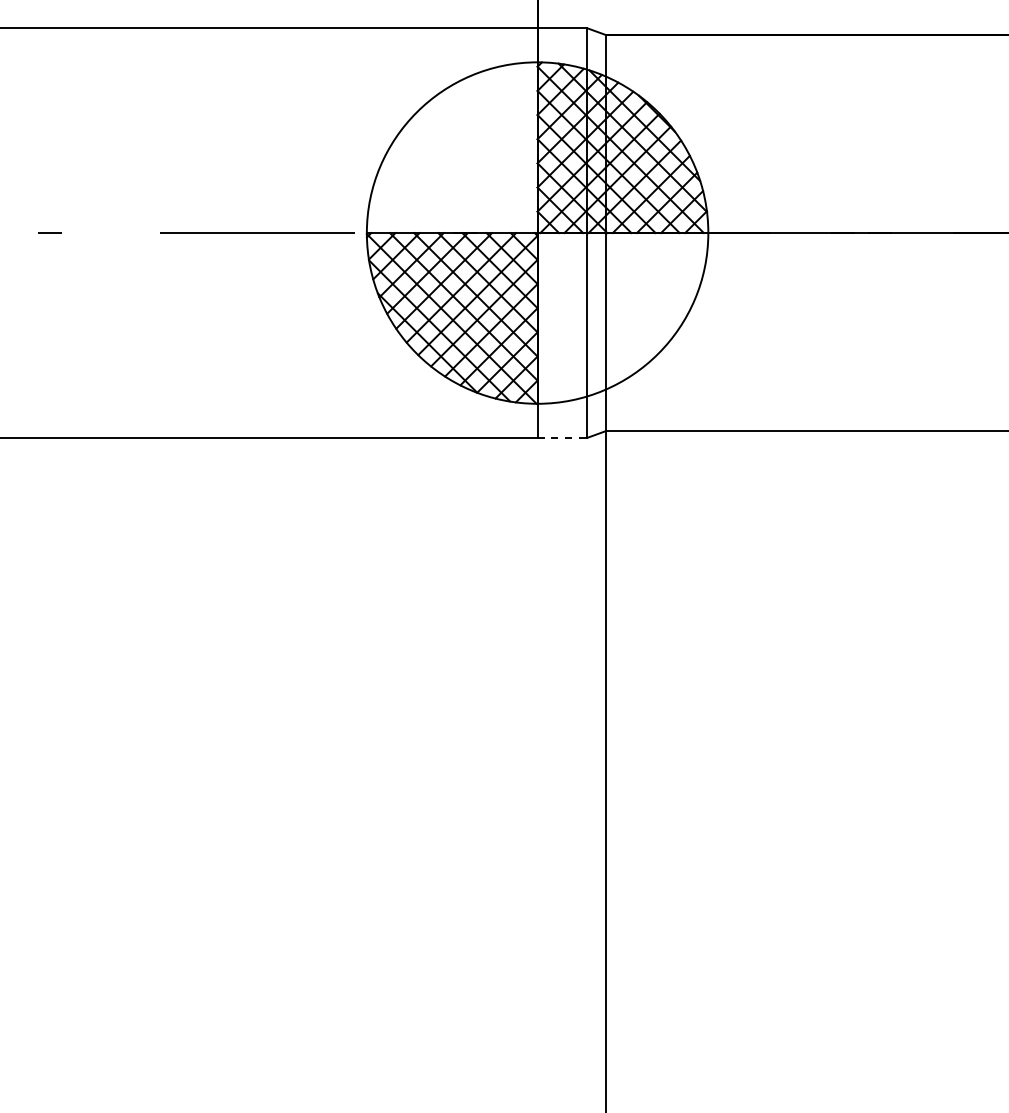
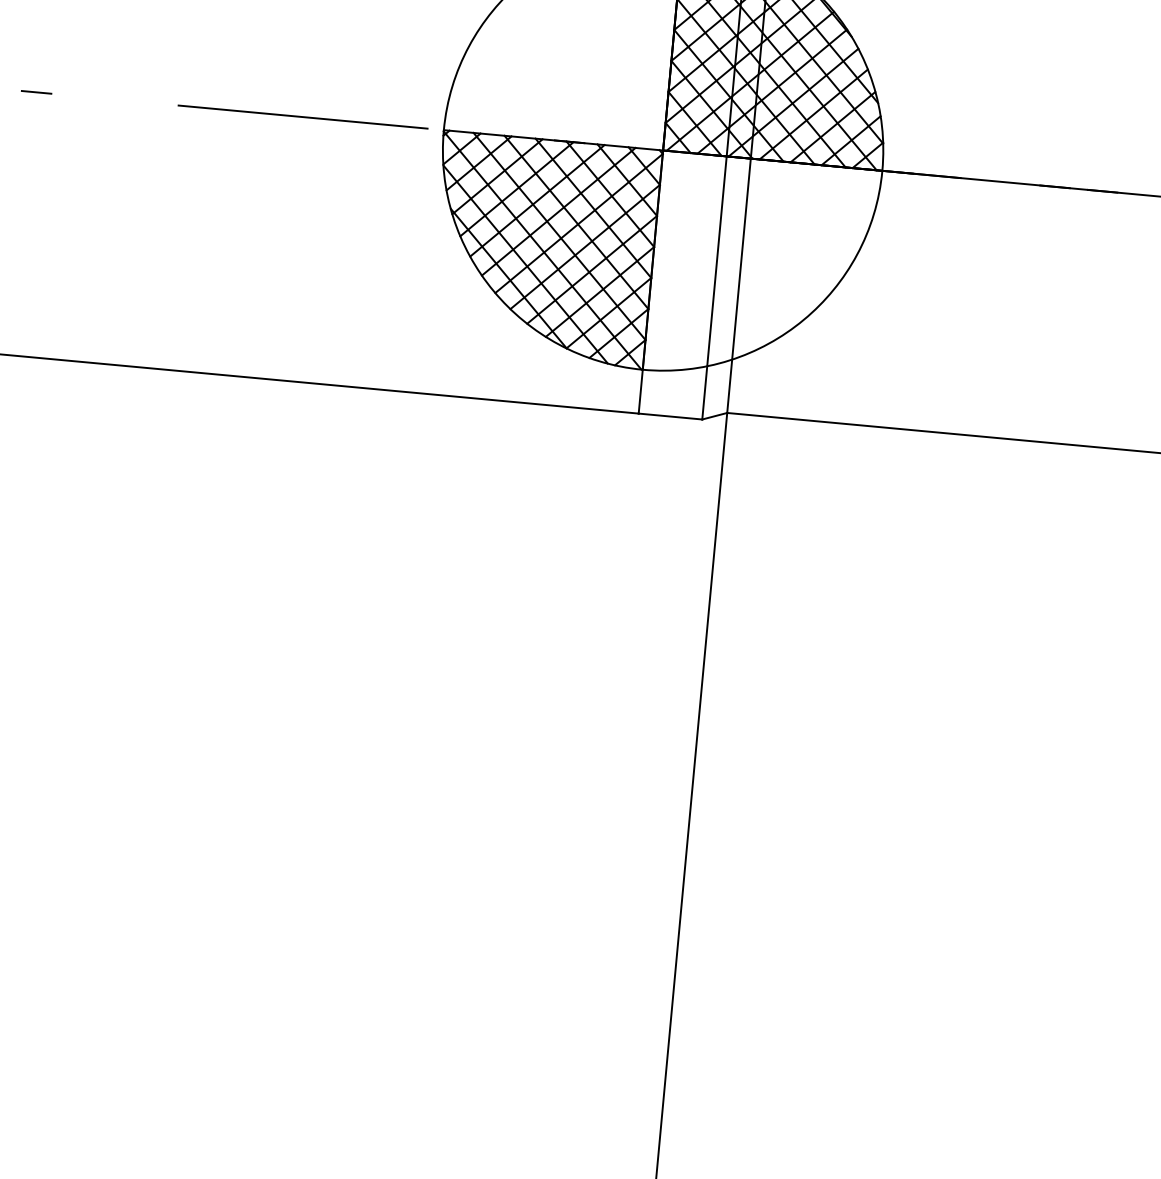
line: (562, 437) -> (670, 415), dashed -> solid

